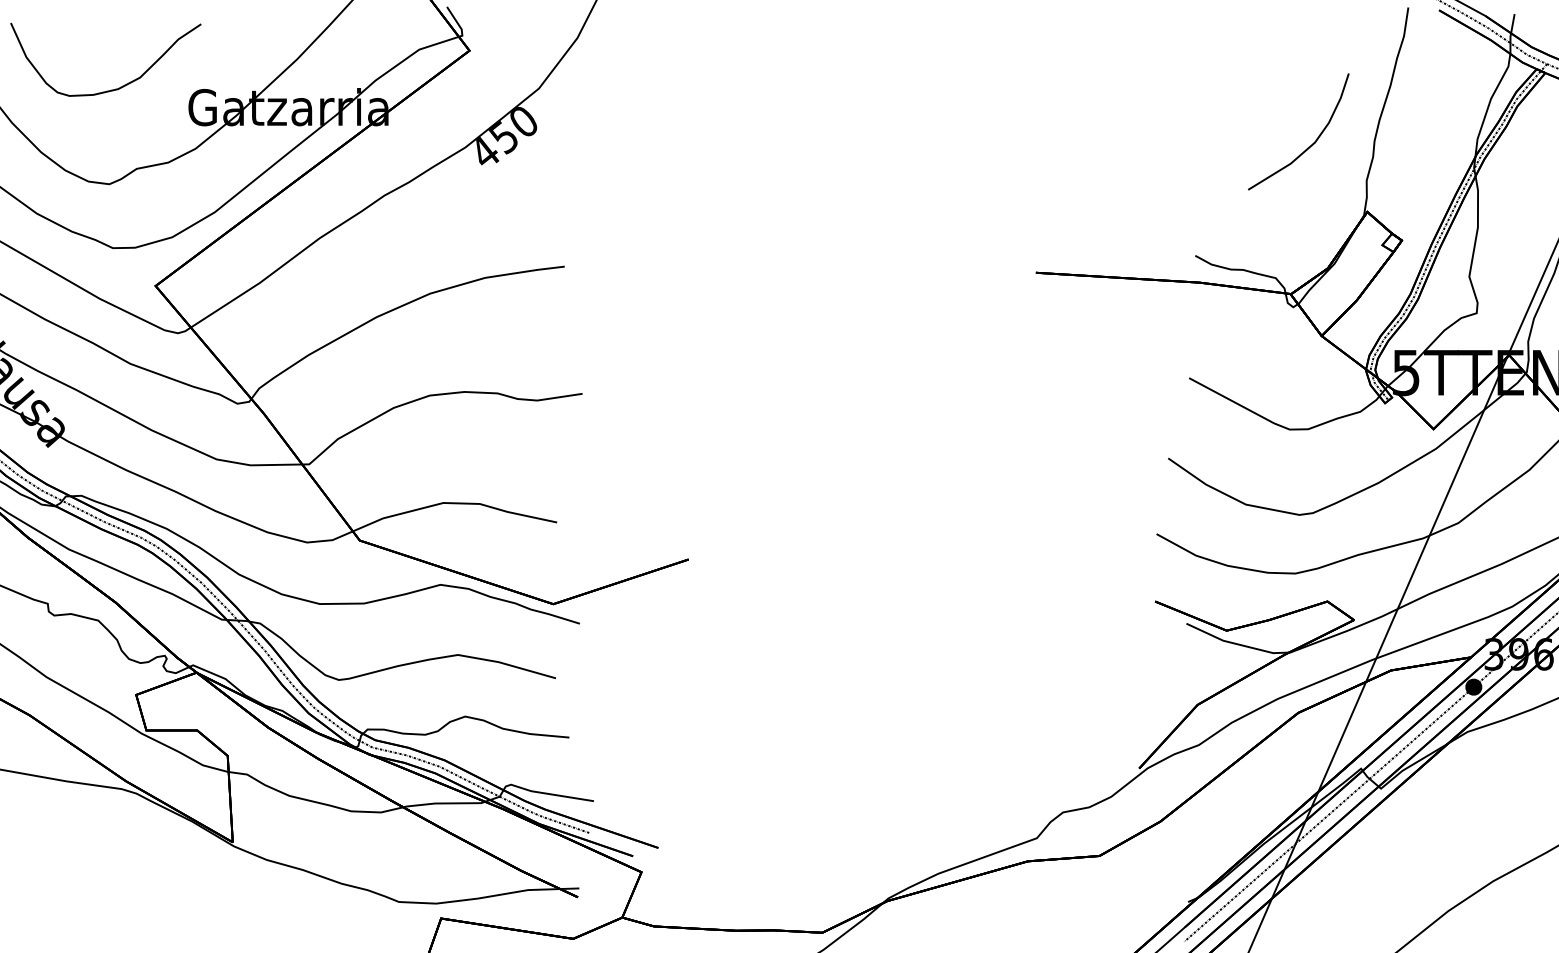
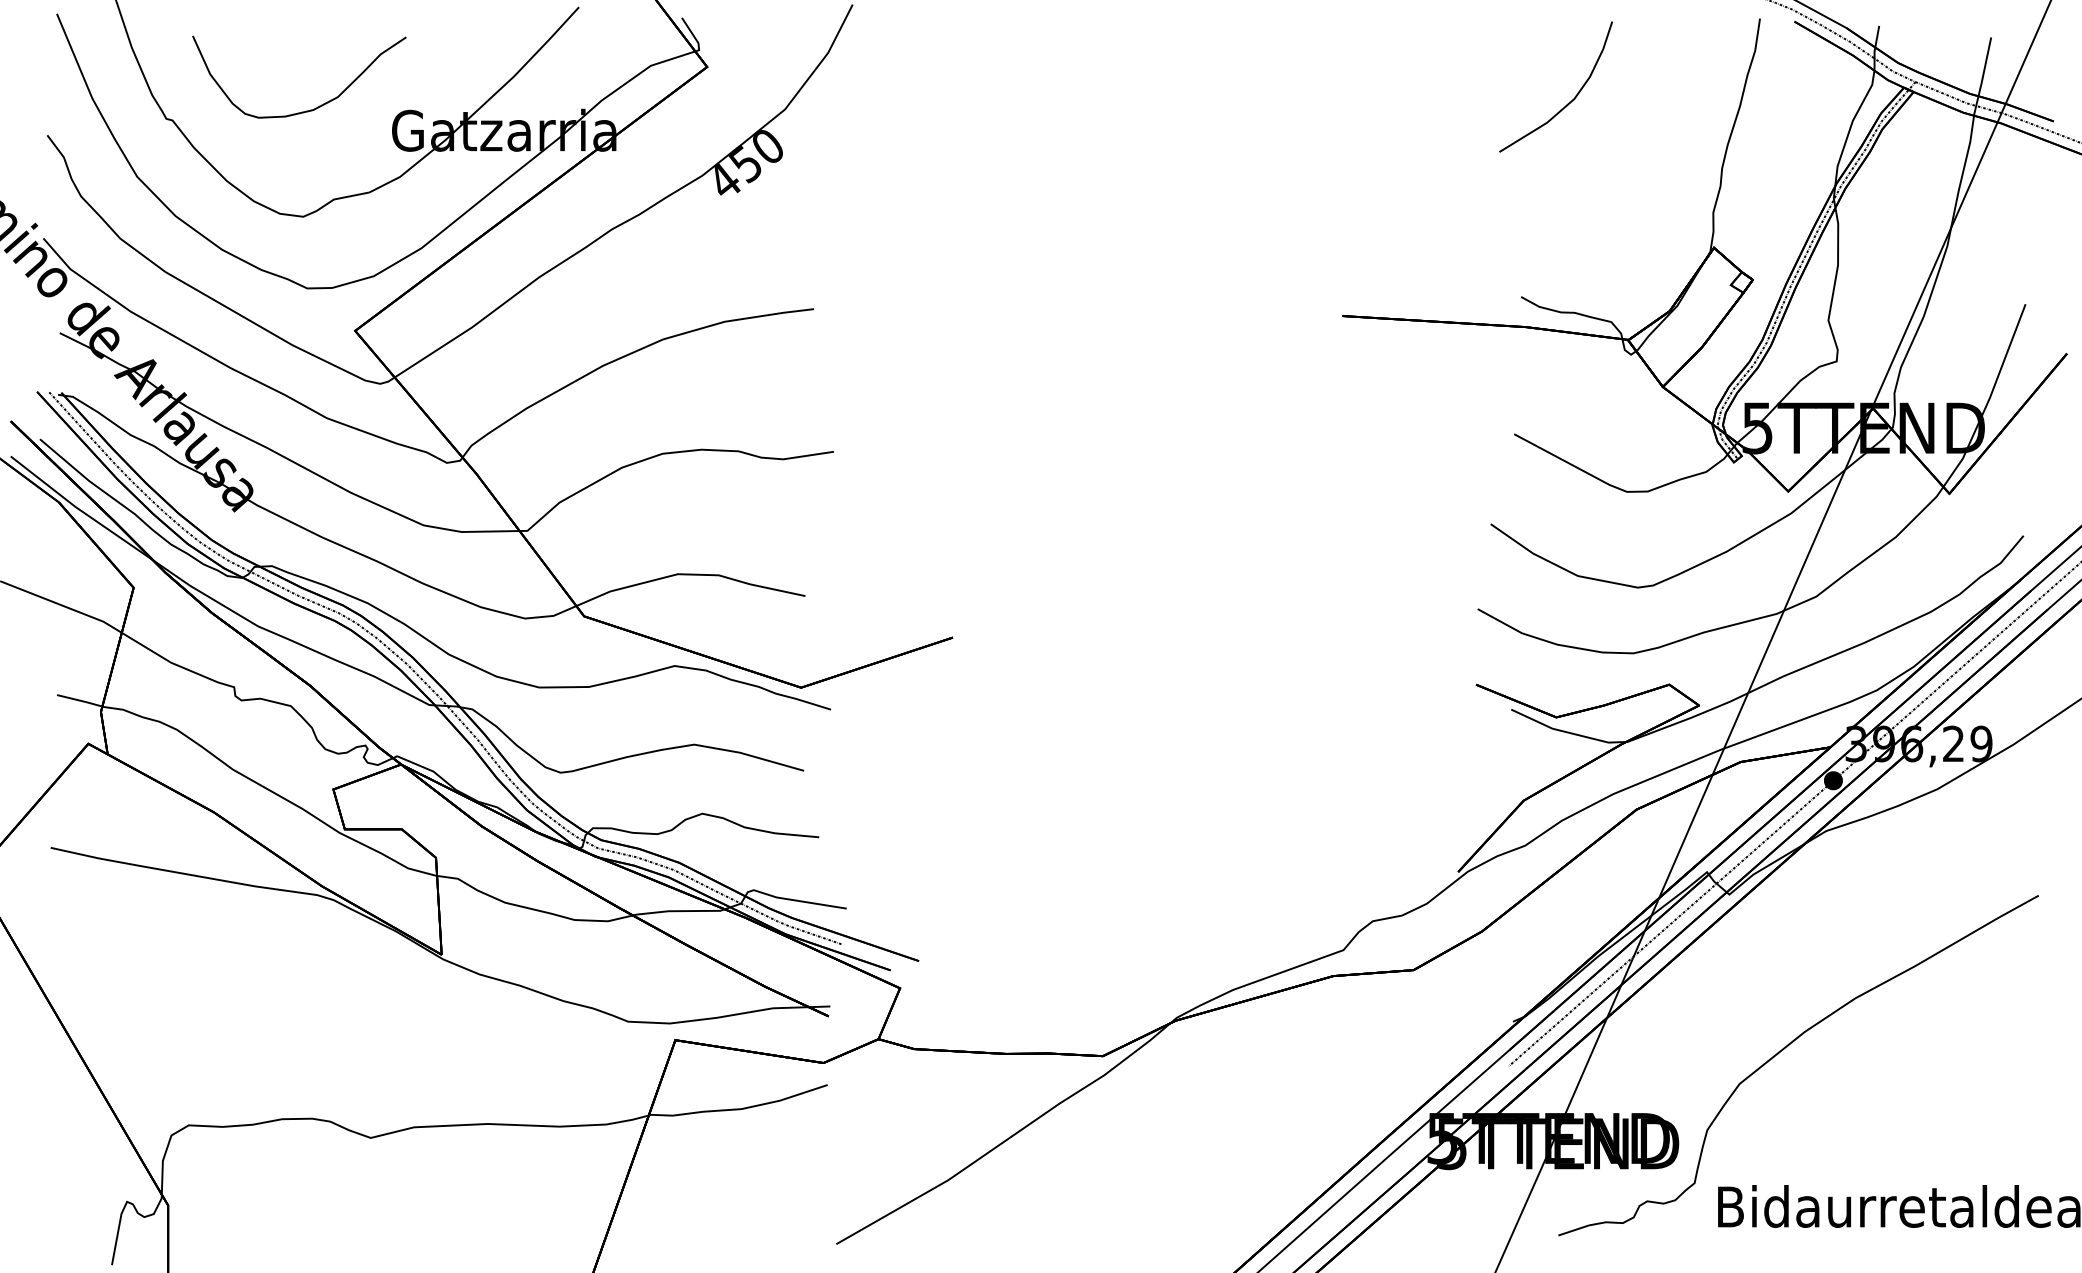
curve: (1309, 145) -> (1568, 102), moved

